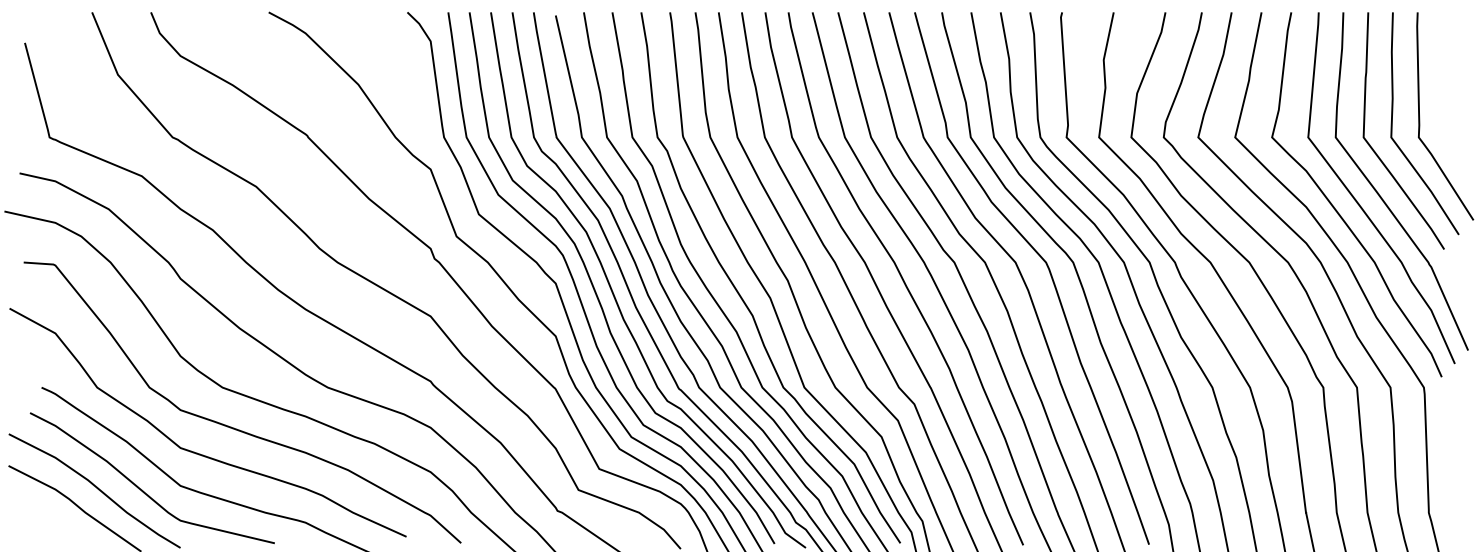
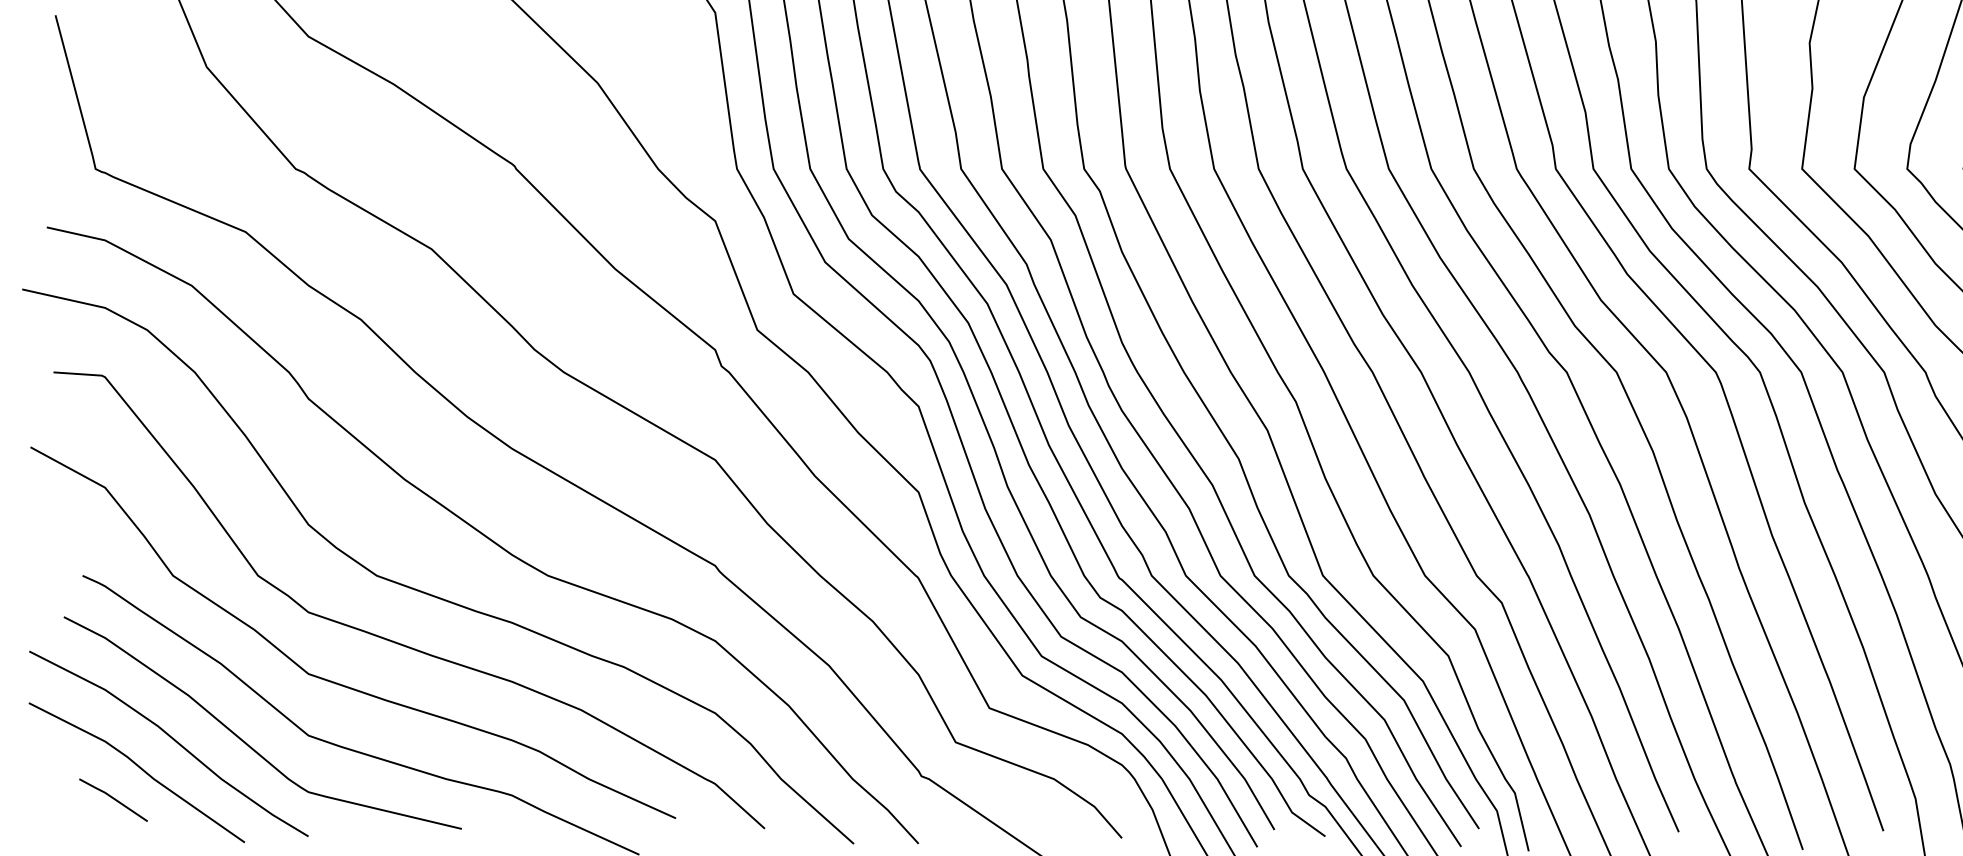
line: (60, 525) -> (113, 799), added

